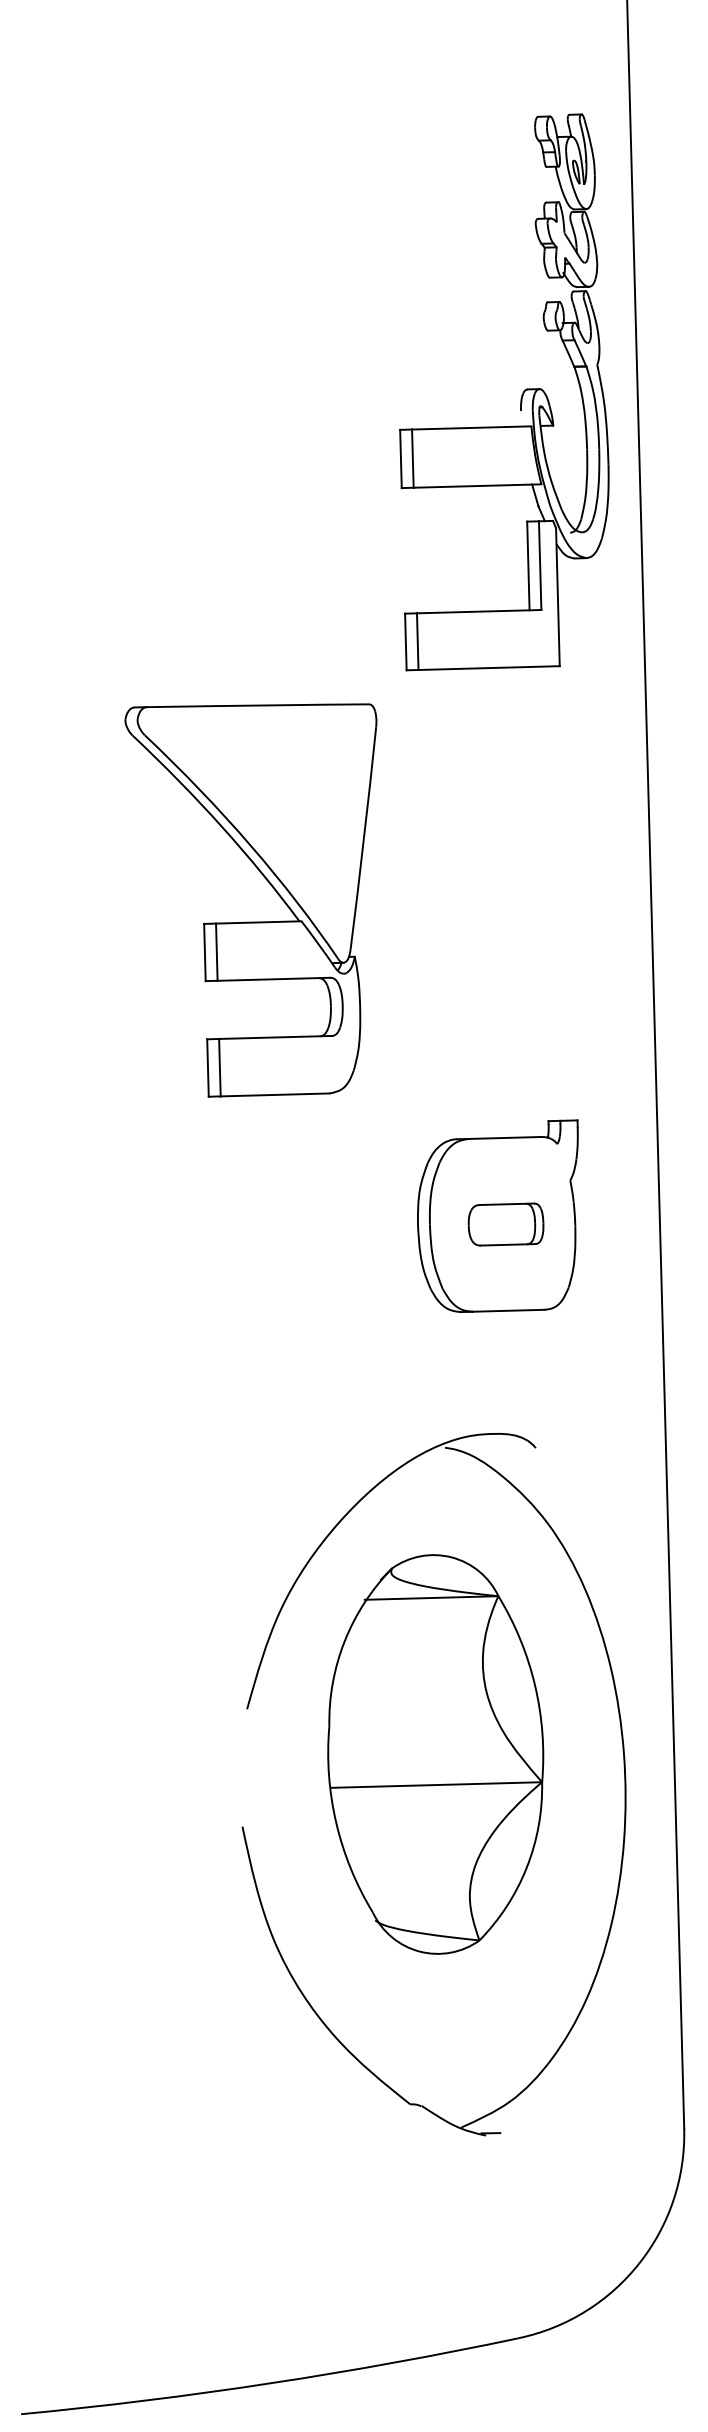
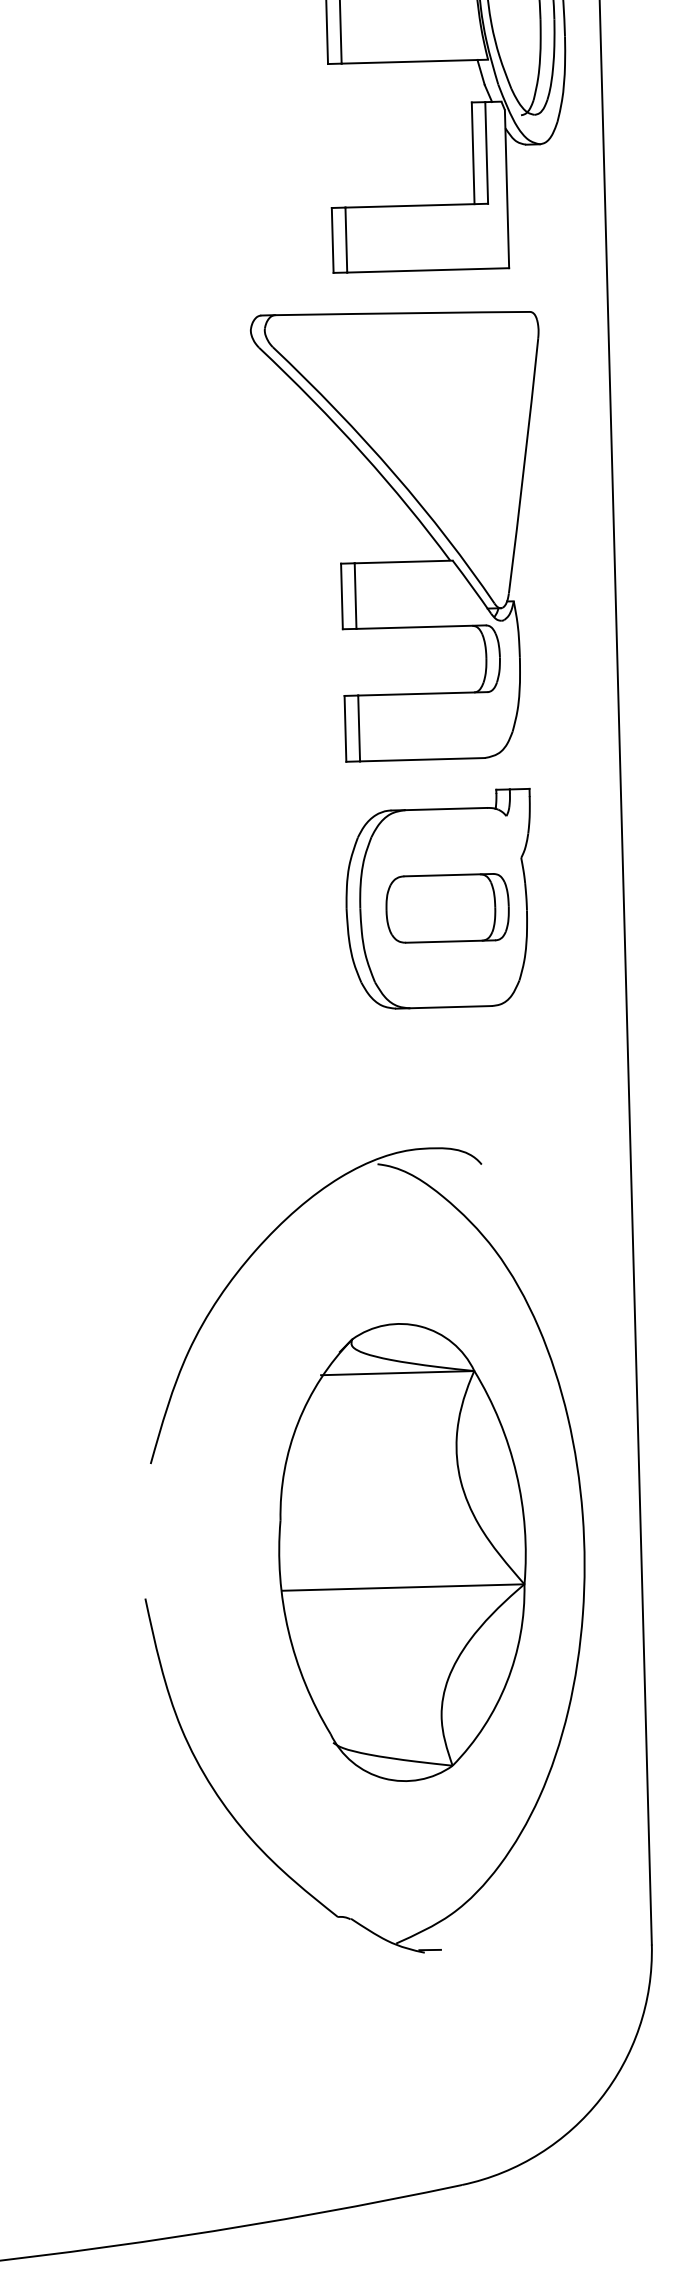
part: (250, 921) -> (394, 560), moved
part: (505, 1224) -> (446, 908), size x1.43
part: (435, 1754) -> (402, 1552), moved

